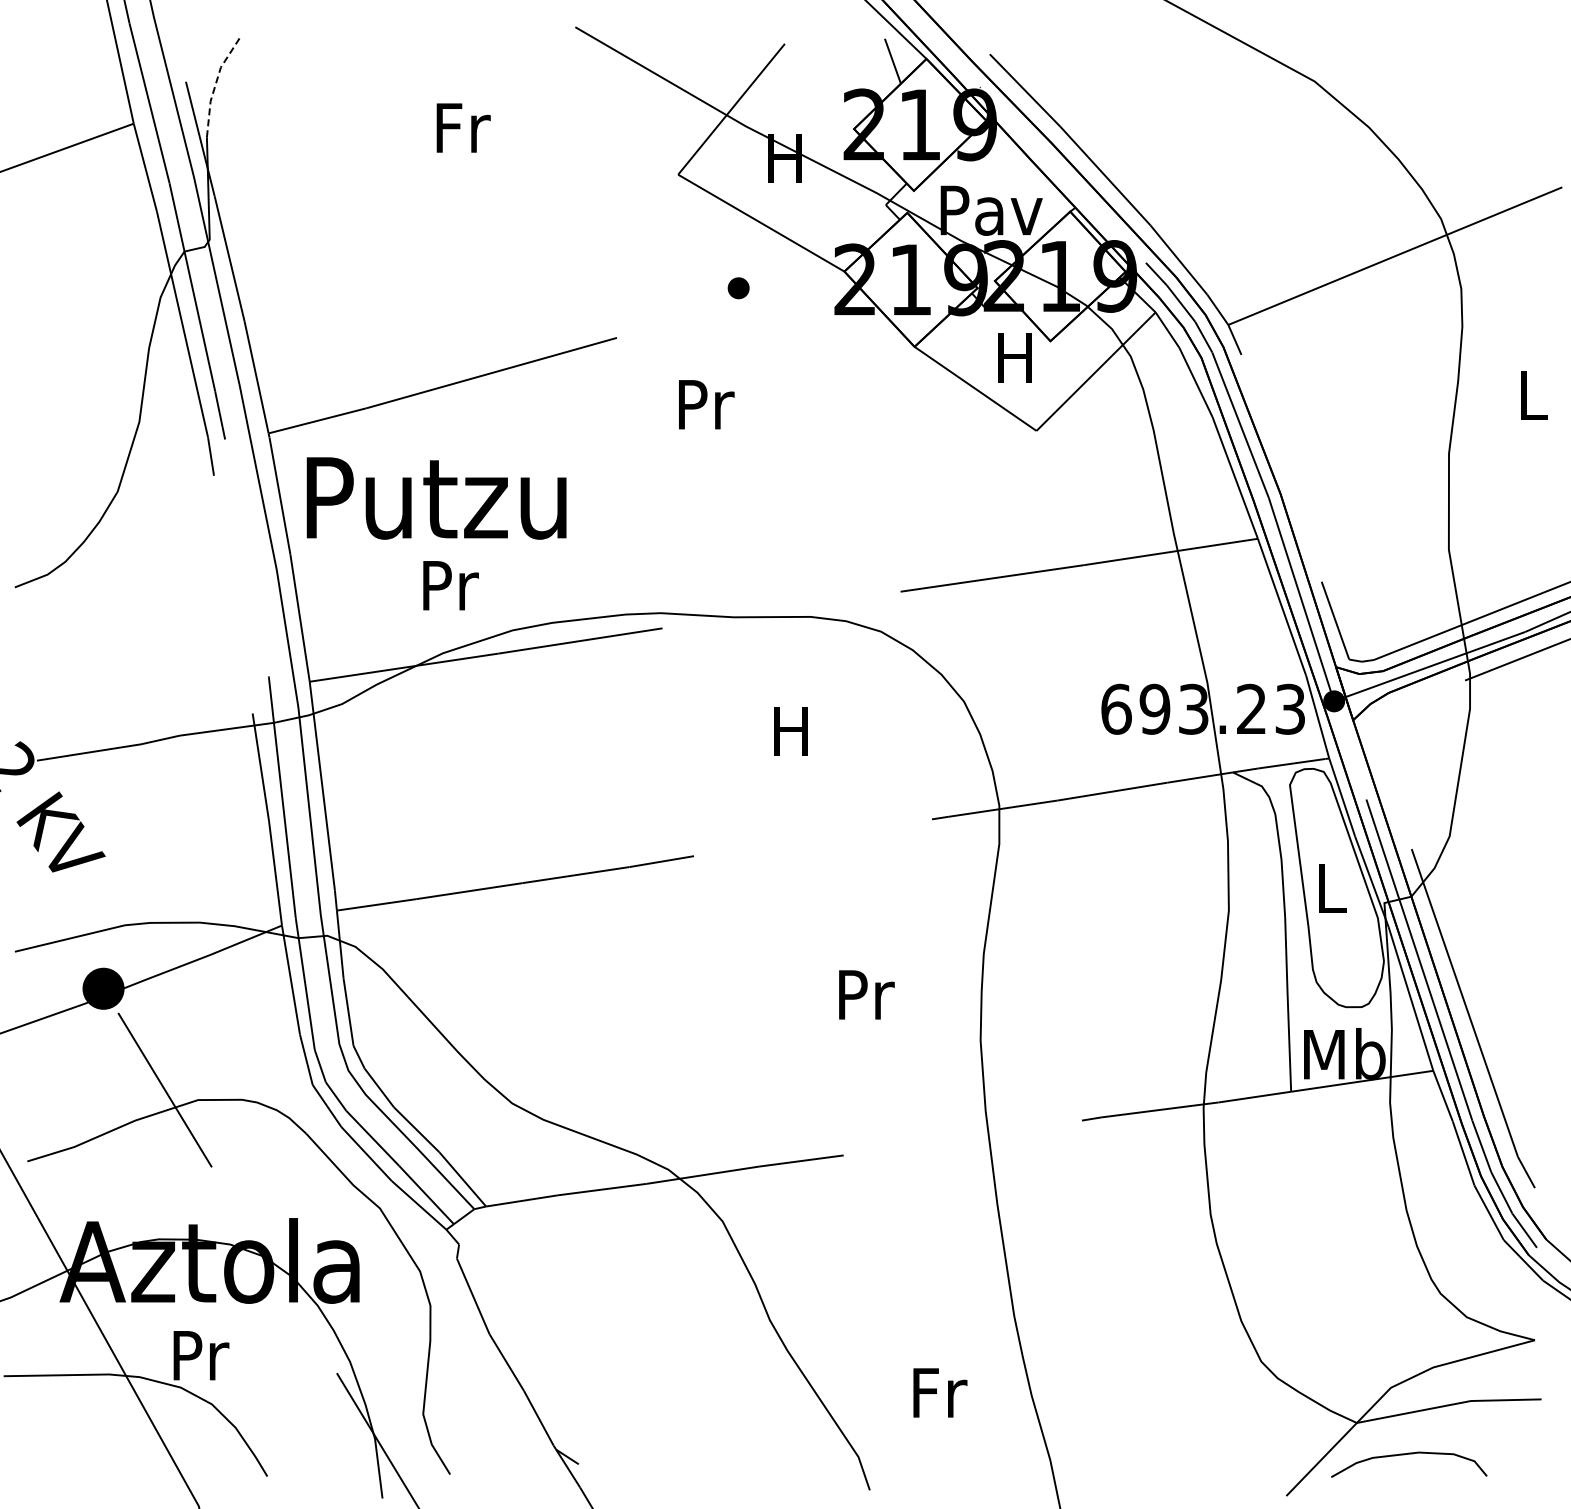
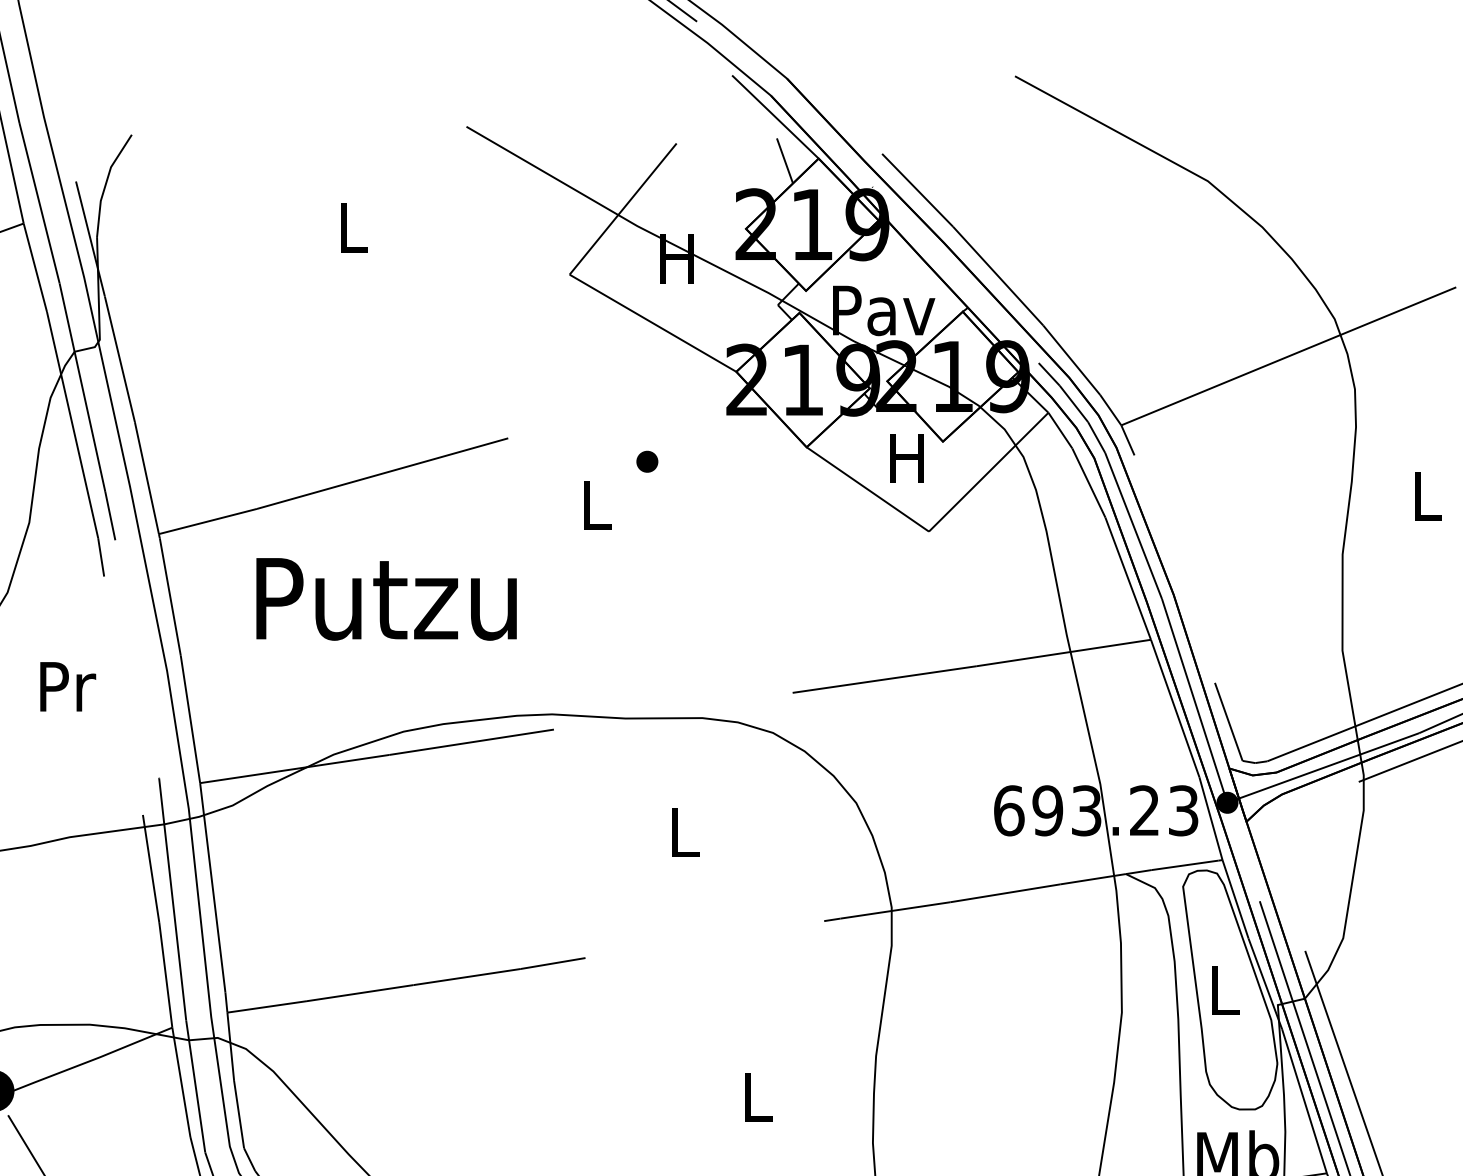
line: (216, 83) -> (106, 183), dashed -> solid
text: (463, 127) -> (354, 227), Fr -> L
part: (738, 288) -> (647, 461), moved
text: (706, 404) -> (598, 505), Pr -> L
text: (436, 498) -> (386, 599), moved
text: (450, 585) -> (67, 686), moved
text: (790, 731) -> (682, 833), H -> L
text: (866, 994) -> (758, 1096), Pr -> L

